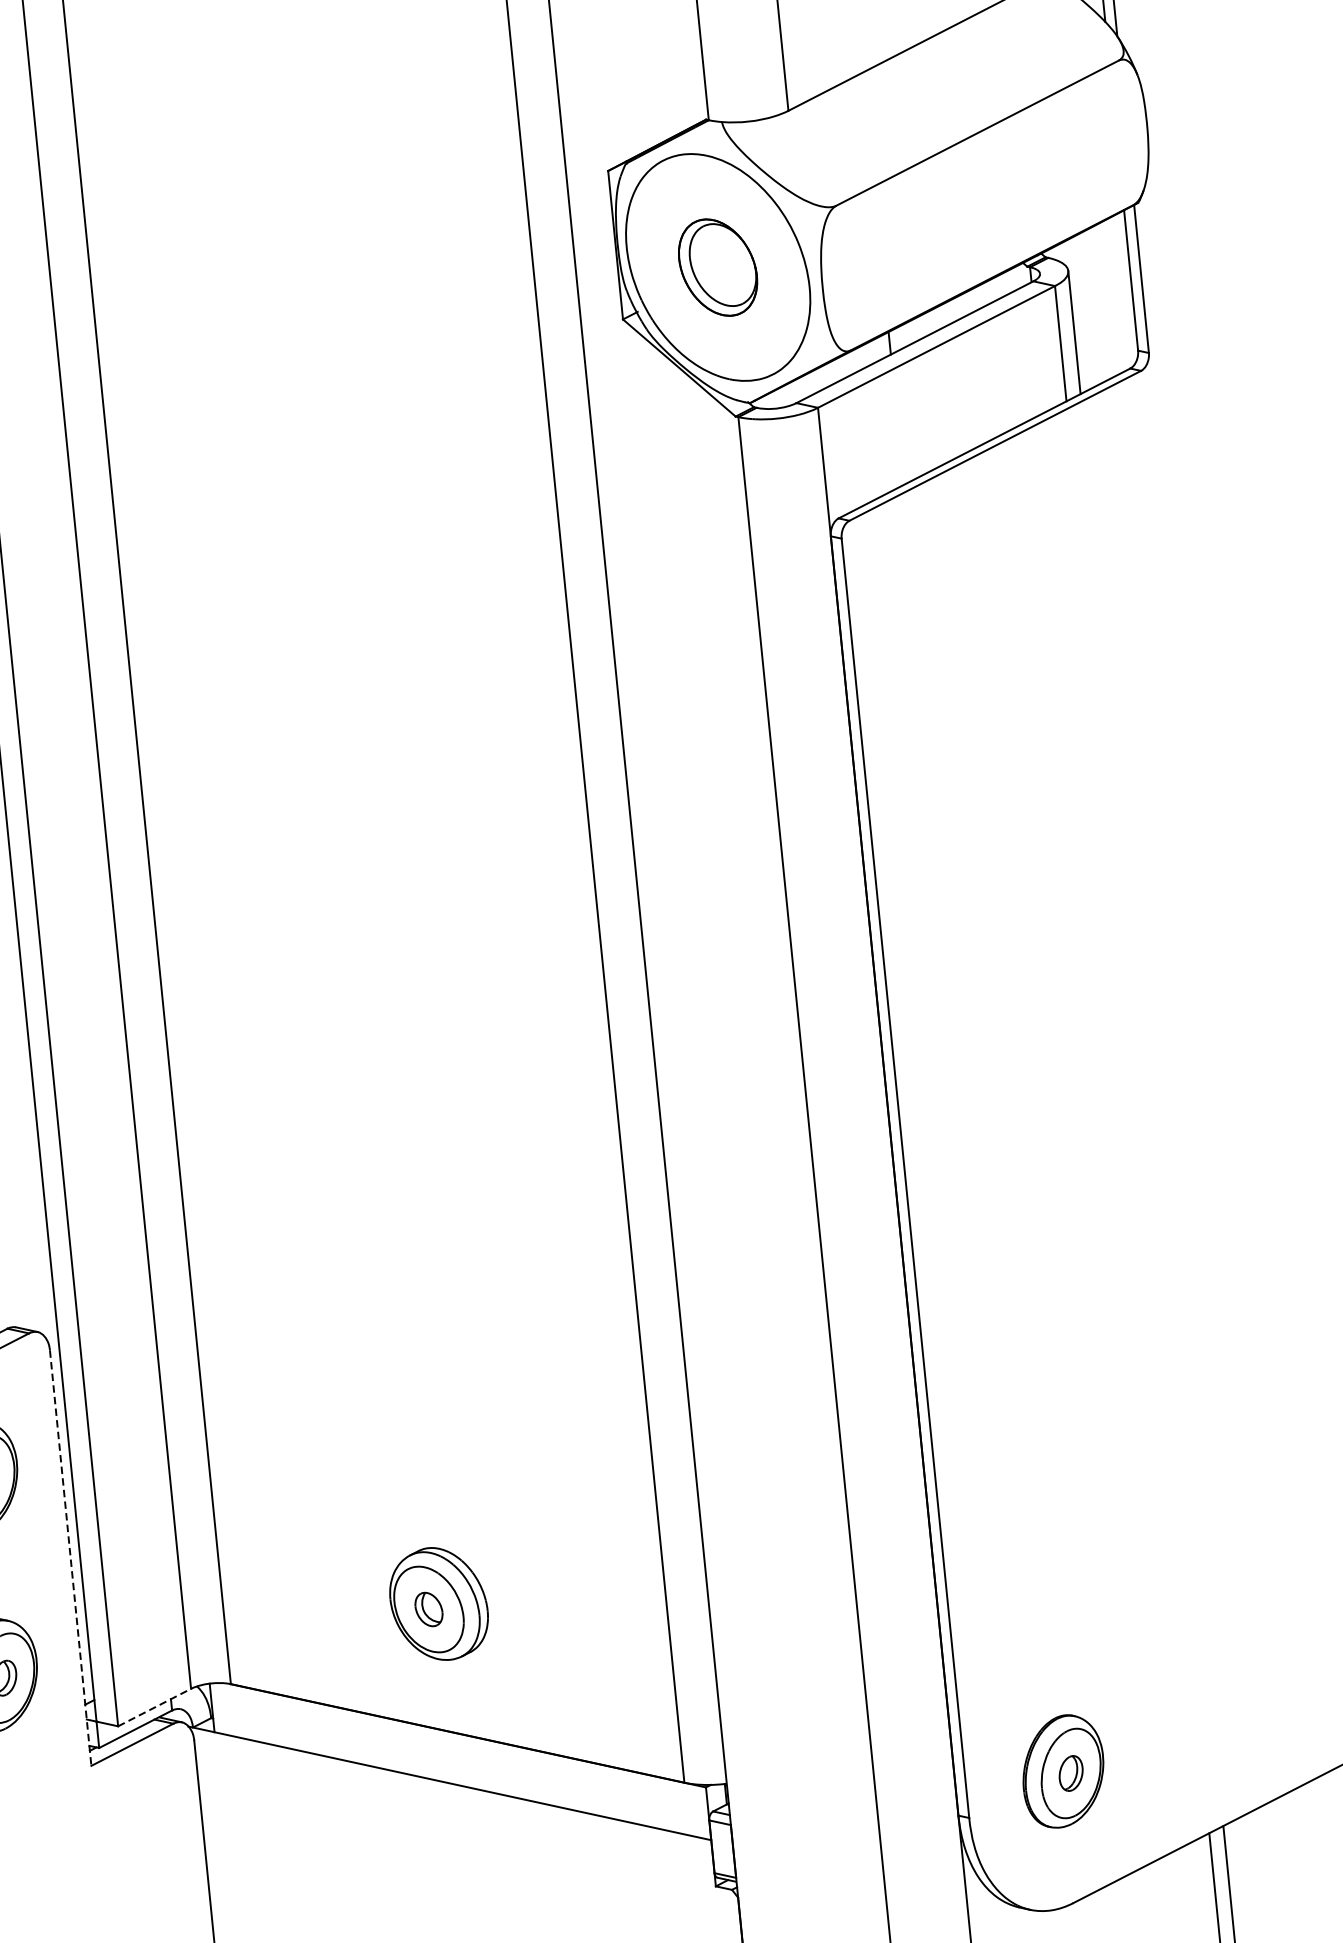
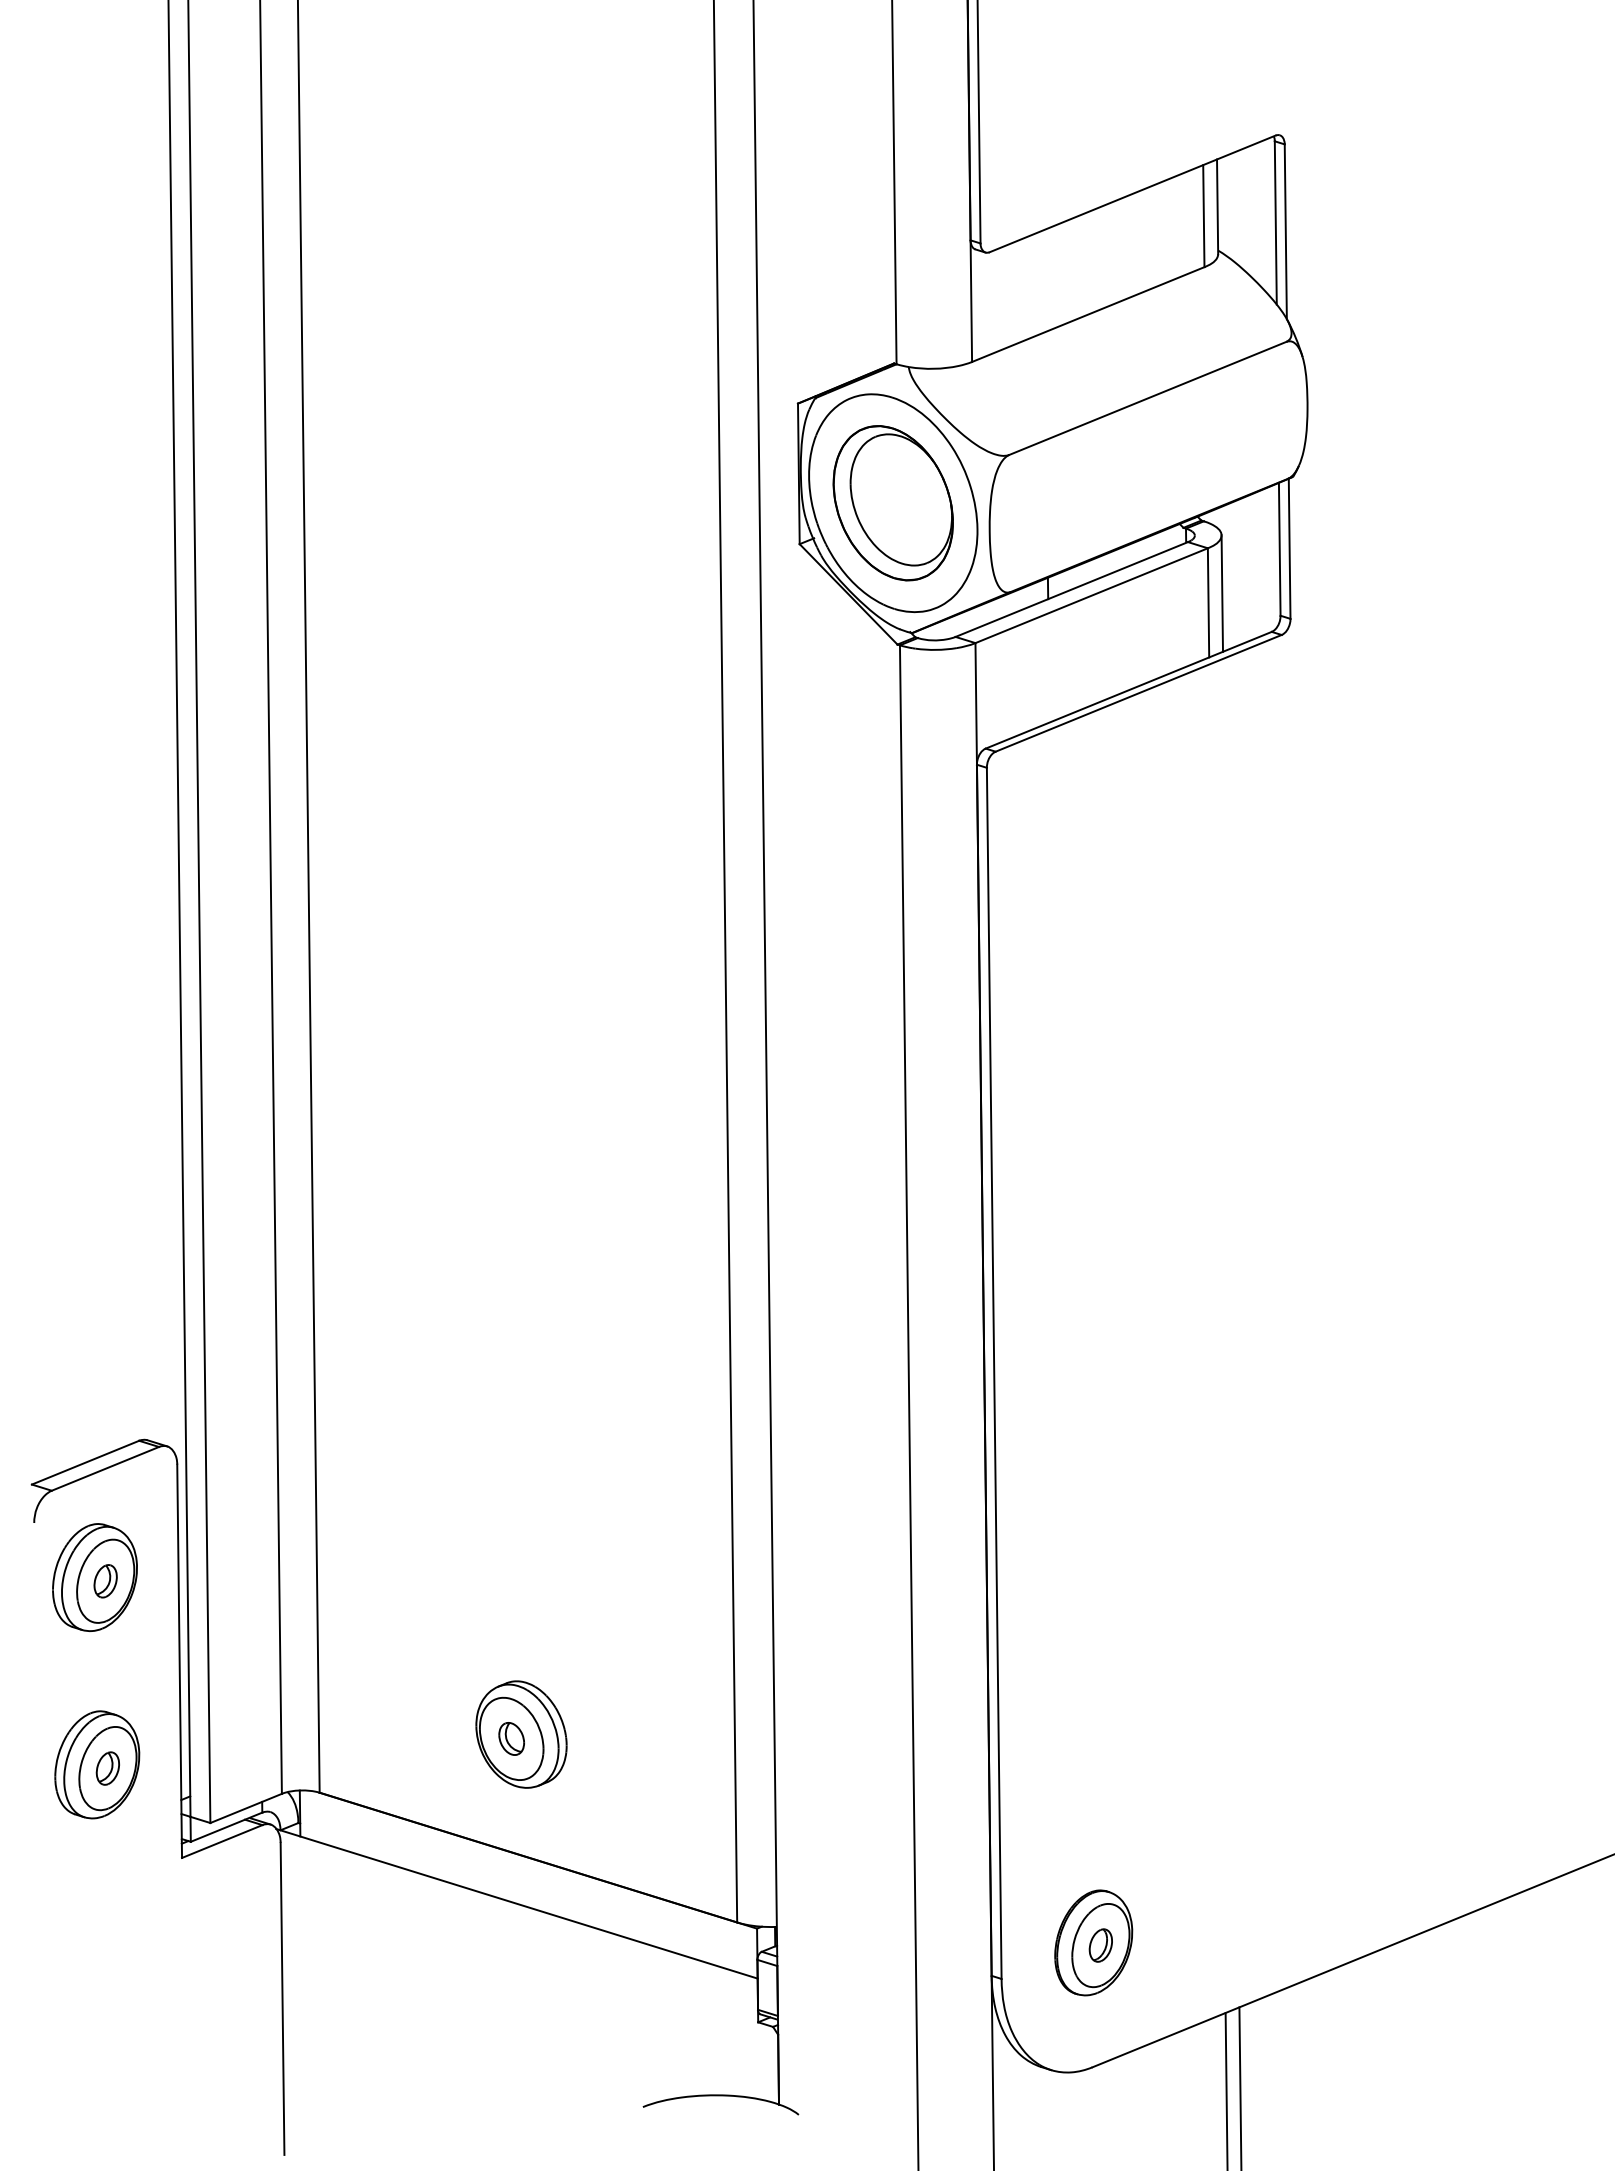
part: (717, 267) -> (892, 503), size x1.67
line: (70, 1558) -> (179, 1661), dashed -> solid
line: (154, 1707) -> (246, 1808), dashed -> solid

